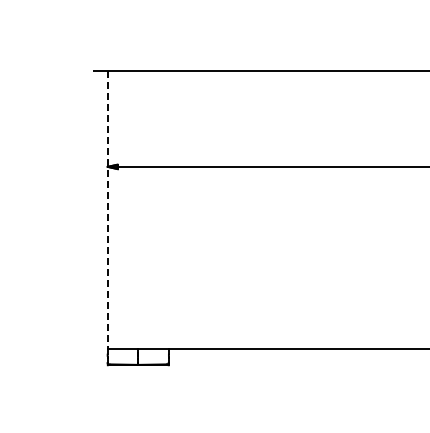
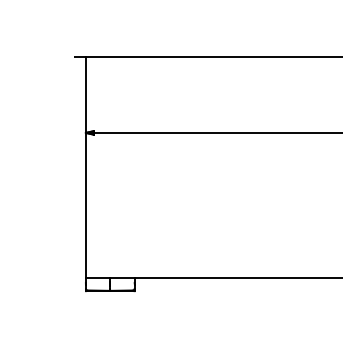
line: (107, 209) -> (85, 166), dashed -> solid

